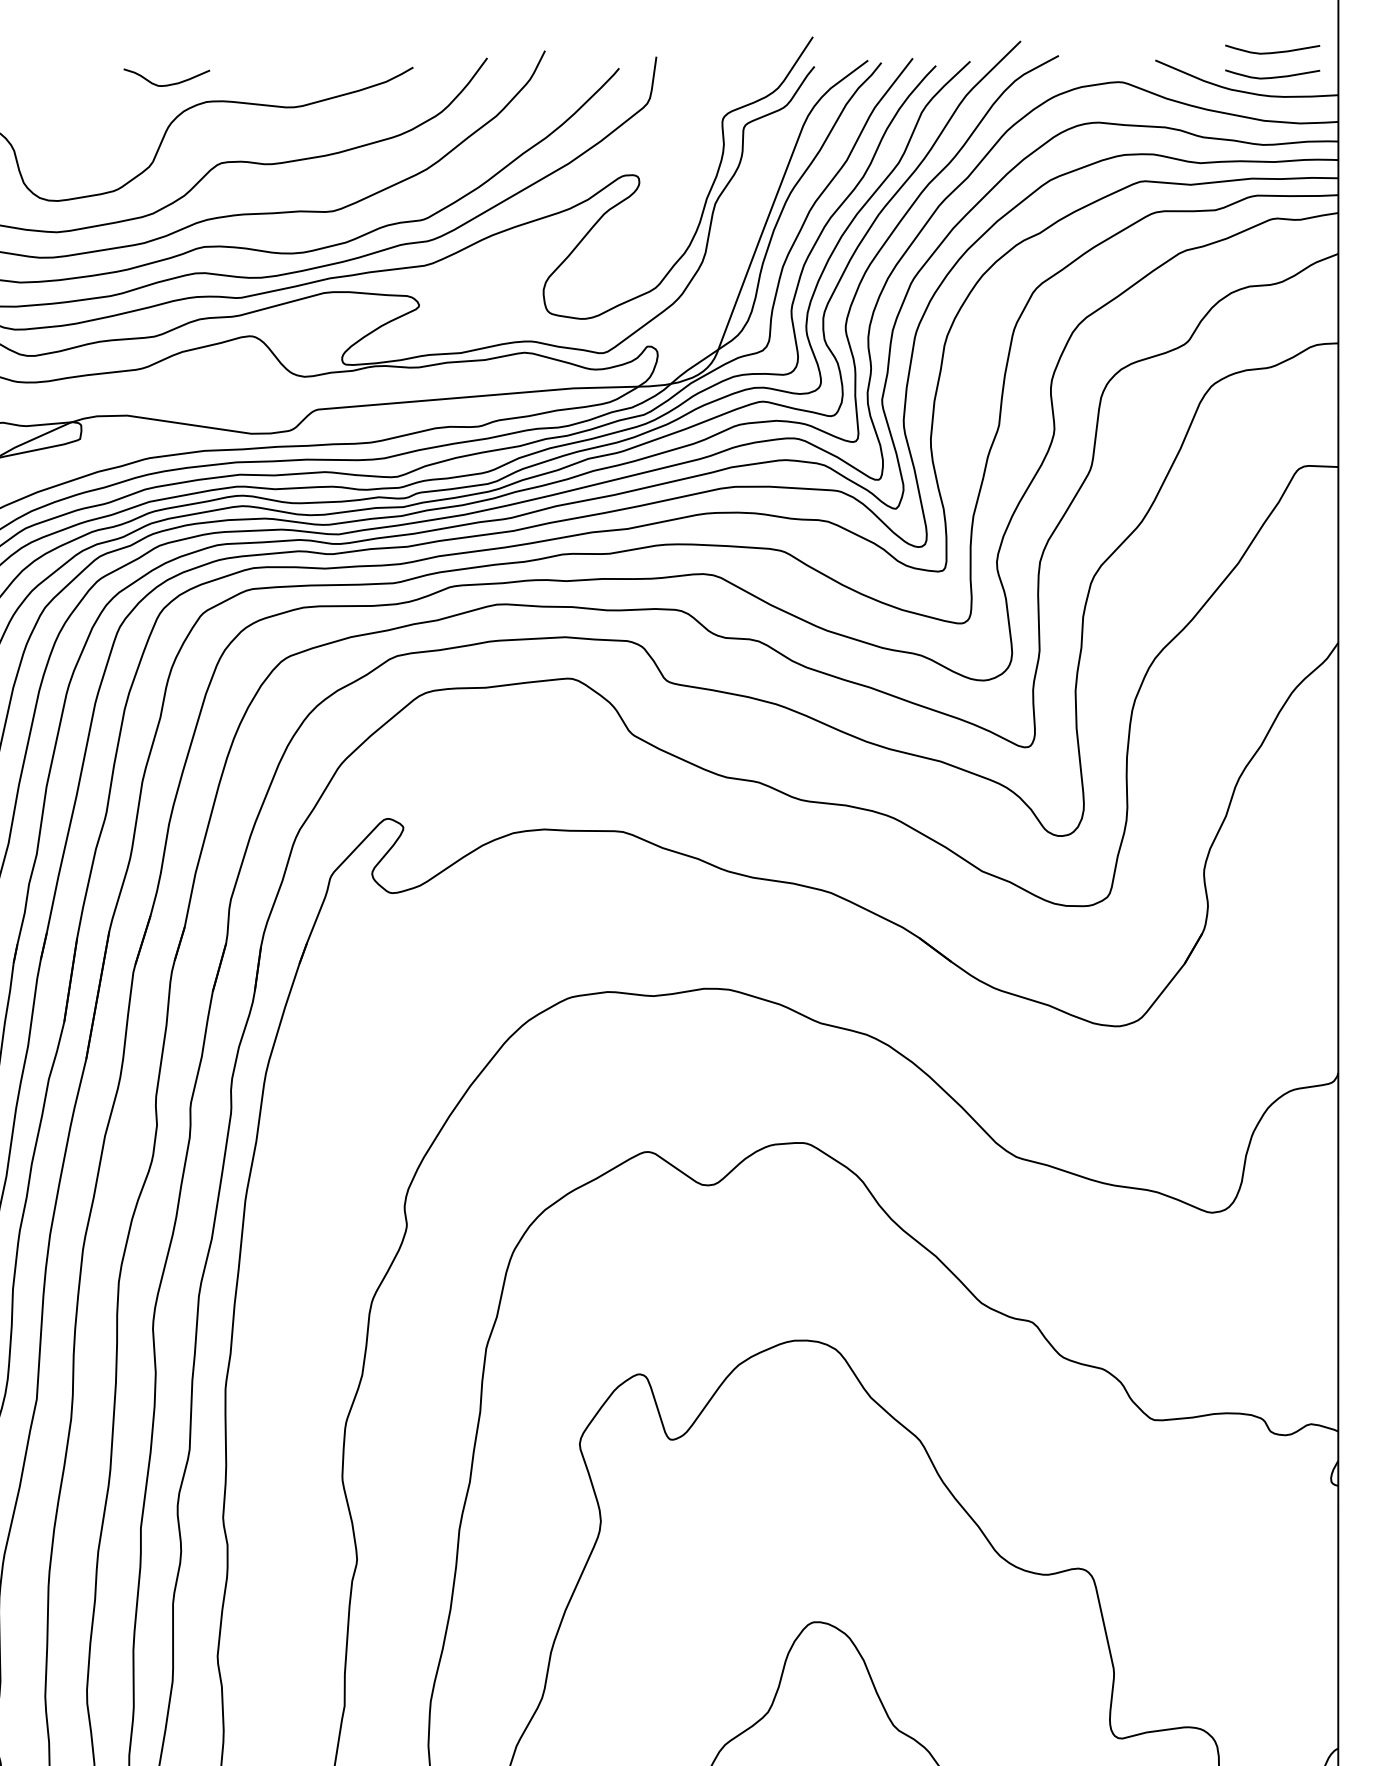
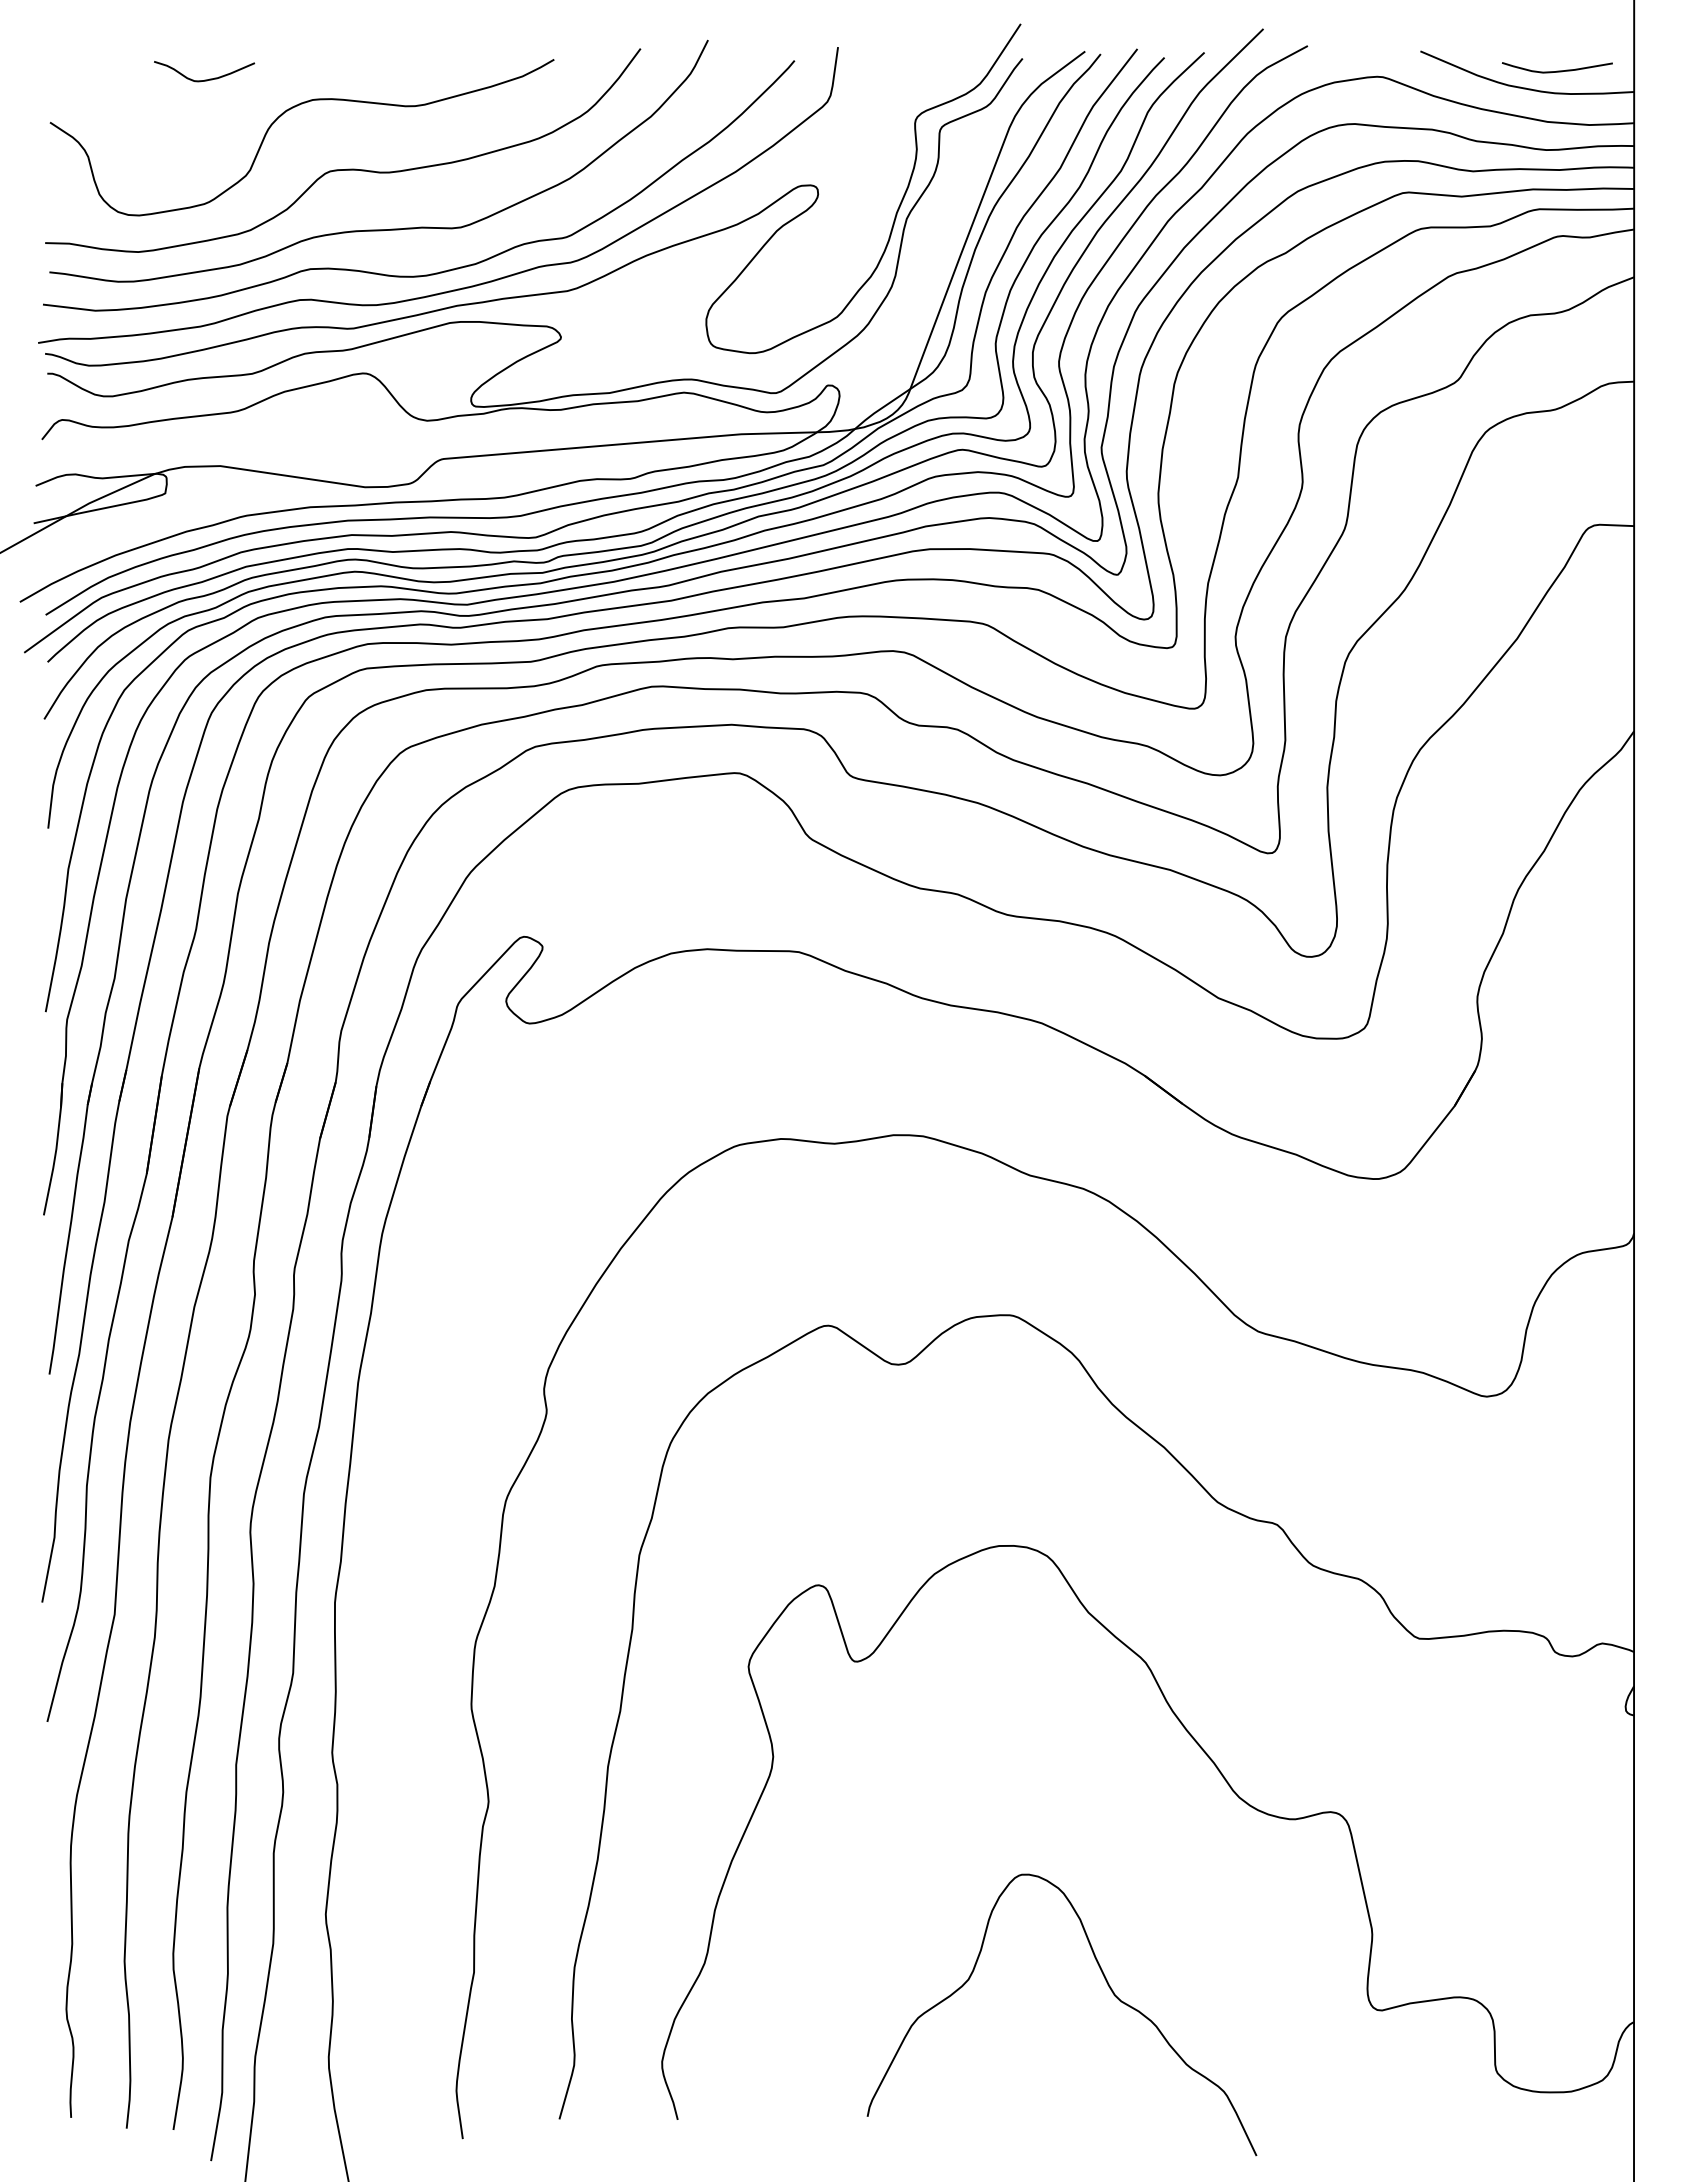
curve: (1272, 51) -> (1557, 41), removed
curve: (166, 84) -> (204, 79), moved

